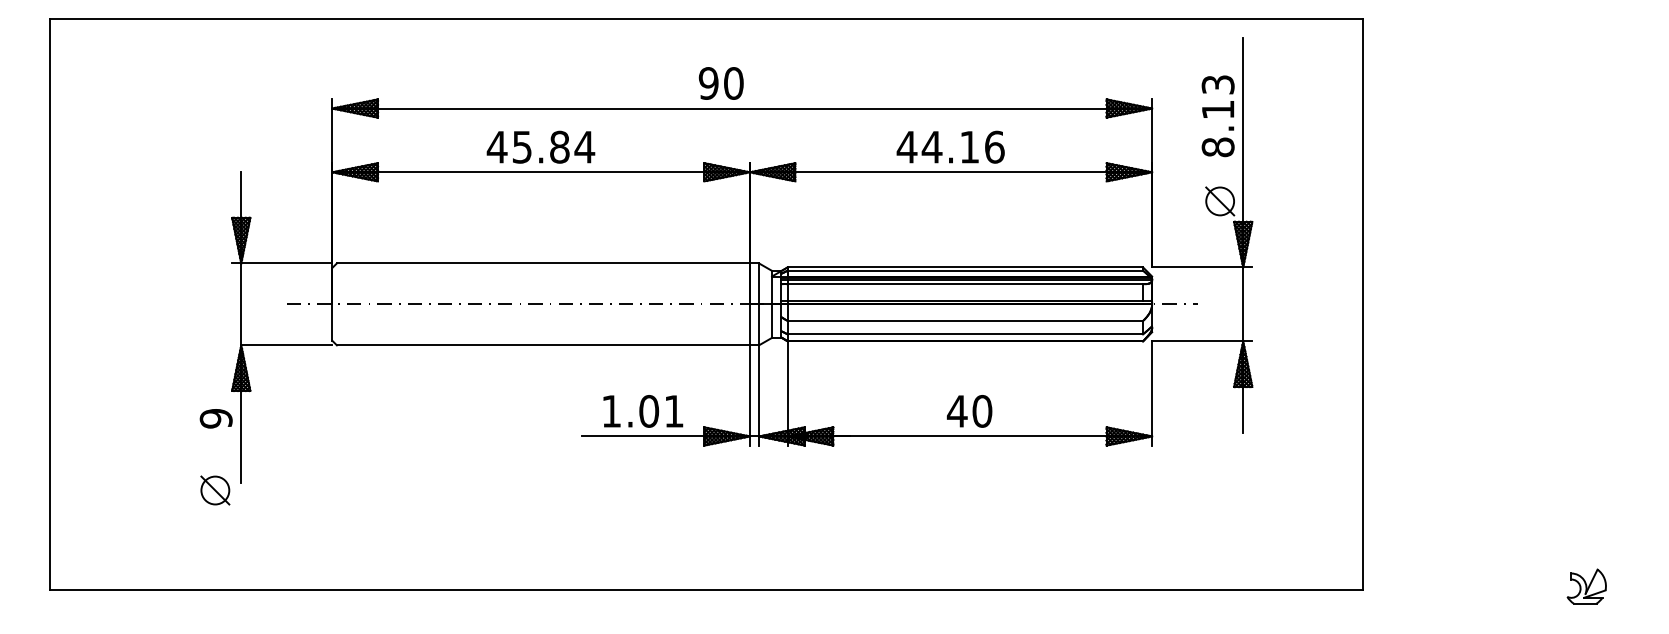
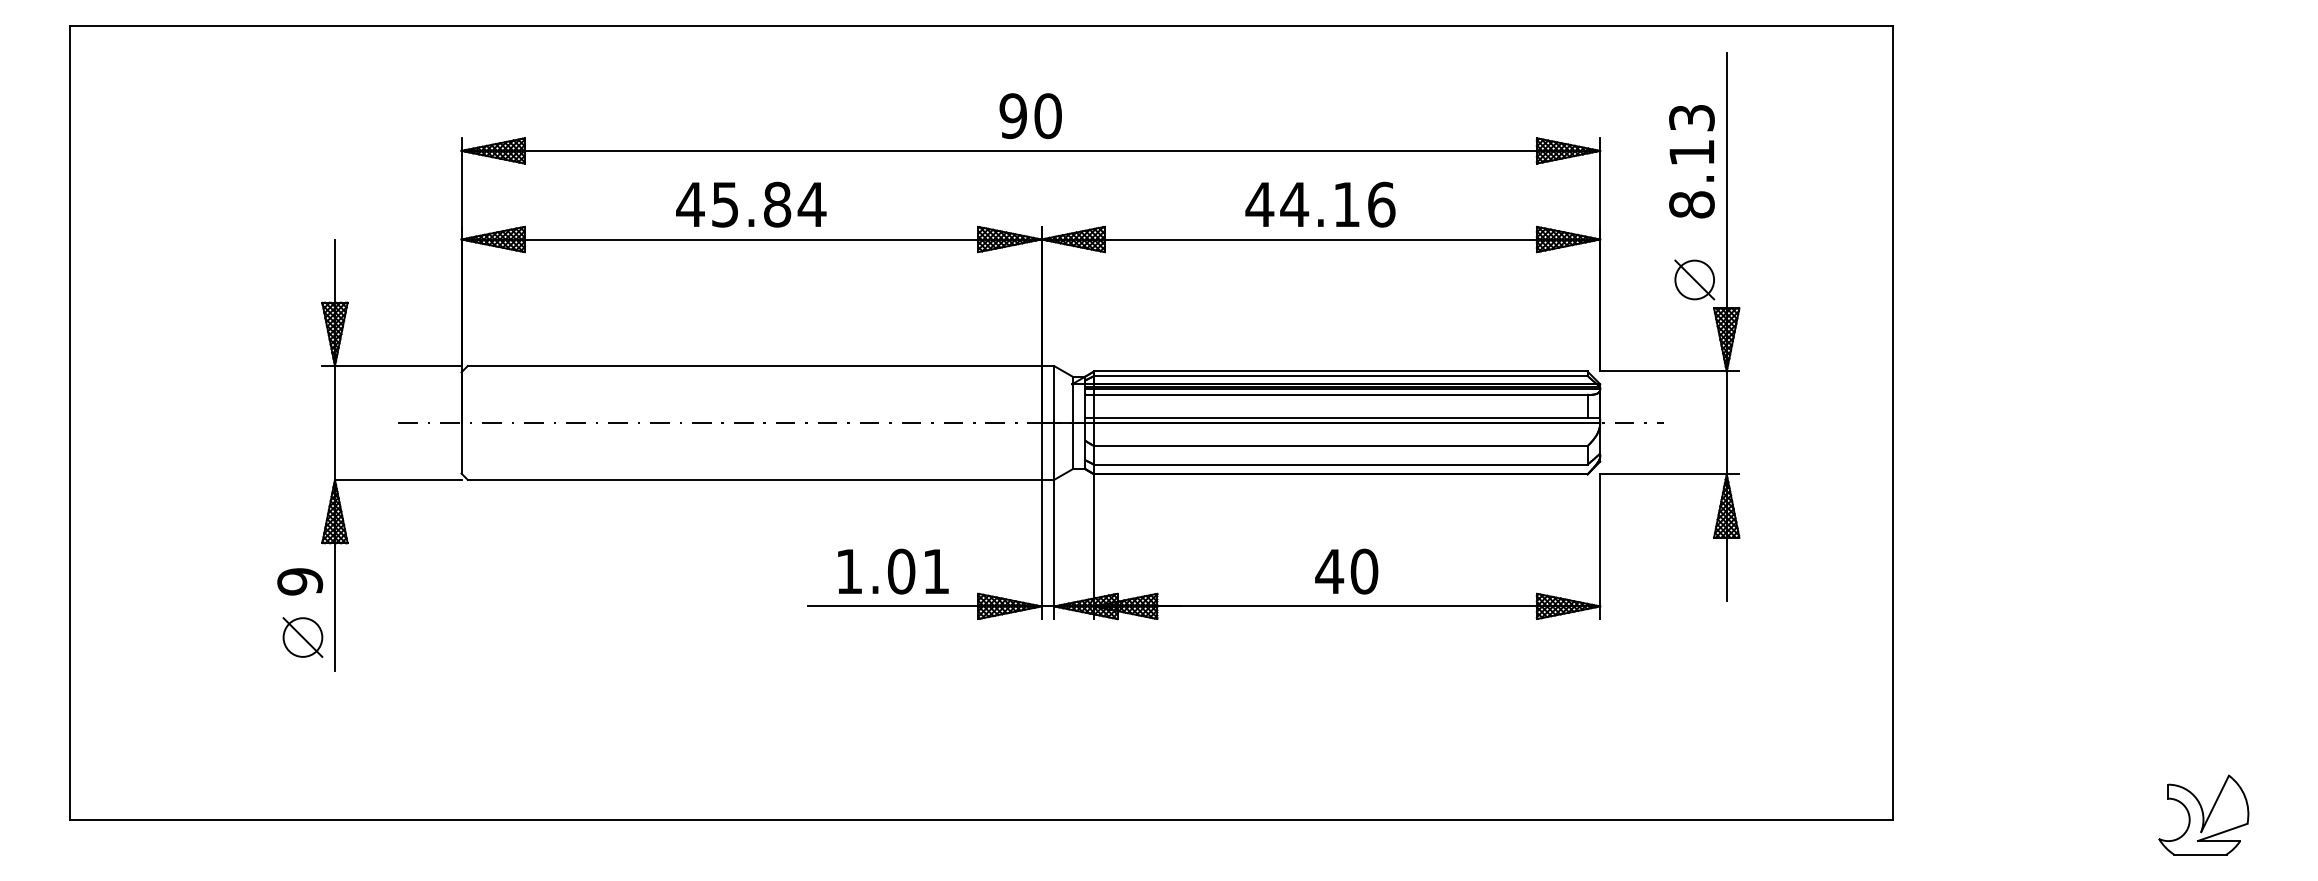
text: (721, 83) -> (1030, 116), moved
part: (215, 490) -> (302, 637), moved
part: (1586, 586) -> (2203, 814), size x1.67

